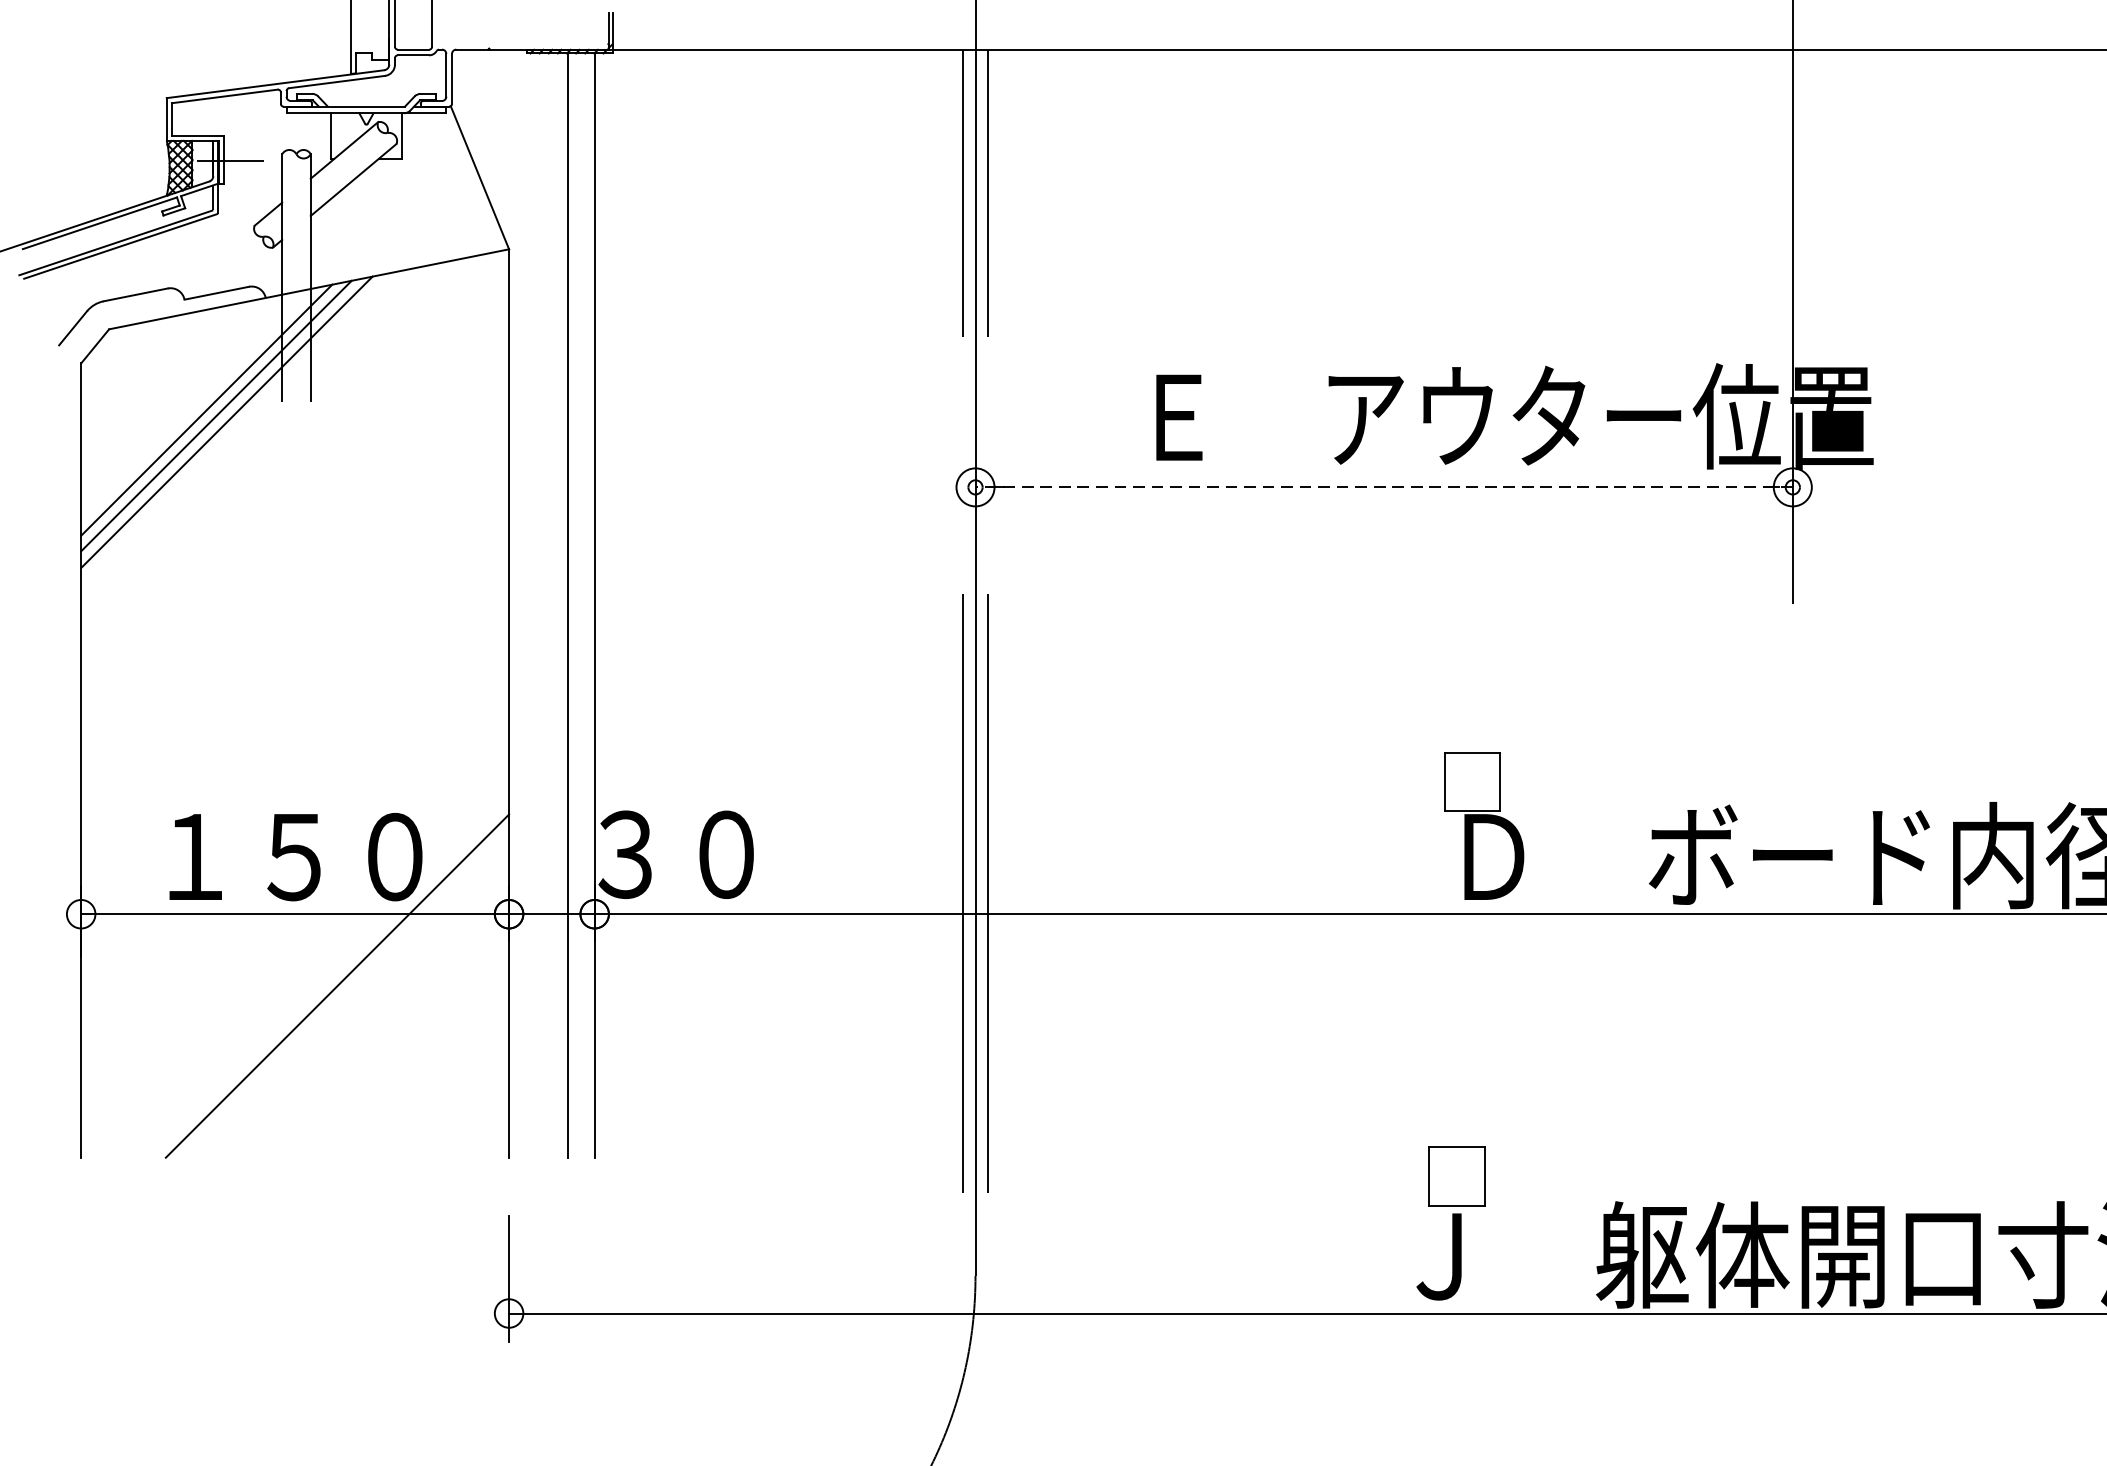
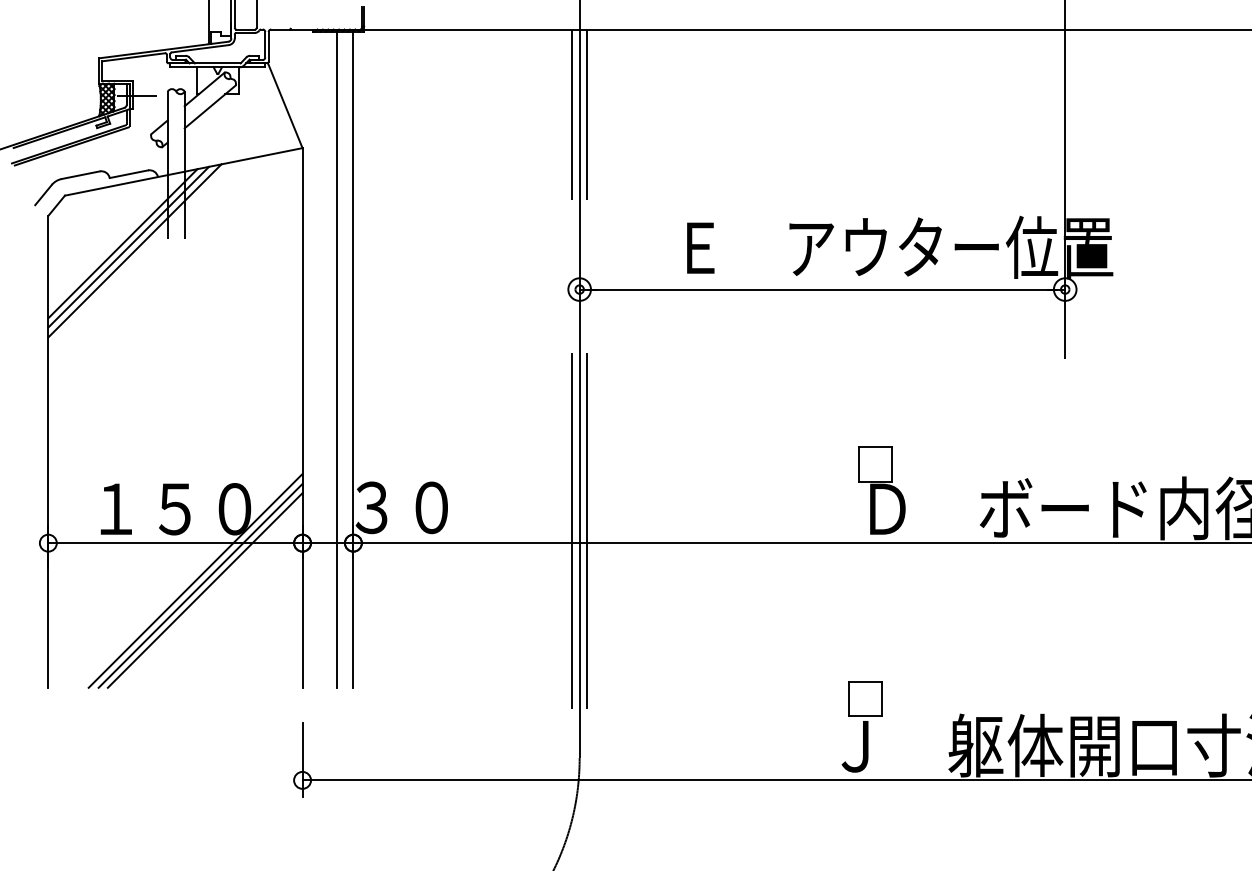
line: (1384, 487) -> (822, 289), dashed -> solid
line: (328, 977) -> (195, 580), added
line: (344, 993) -> (204, 590), added

